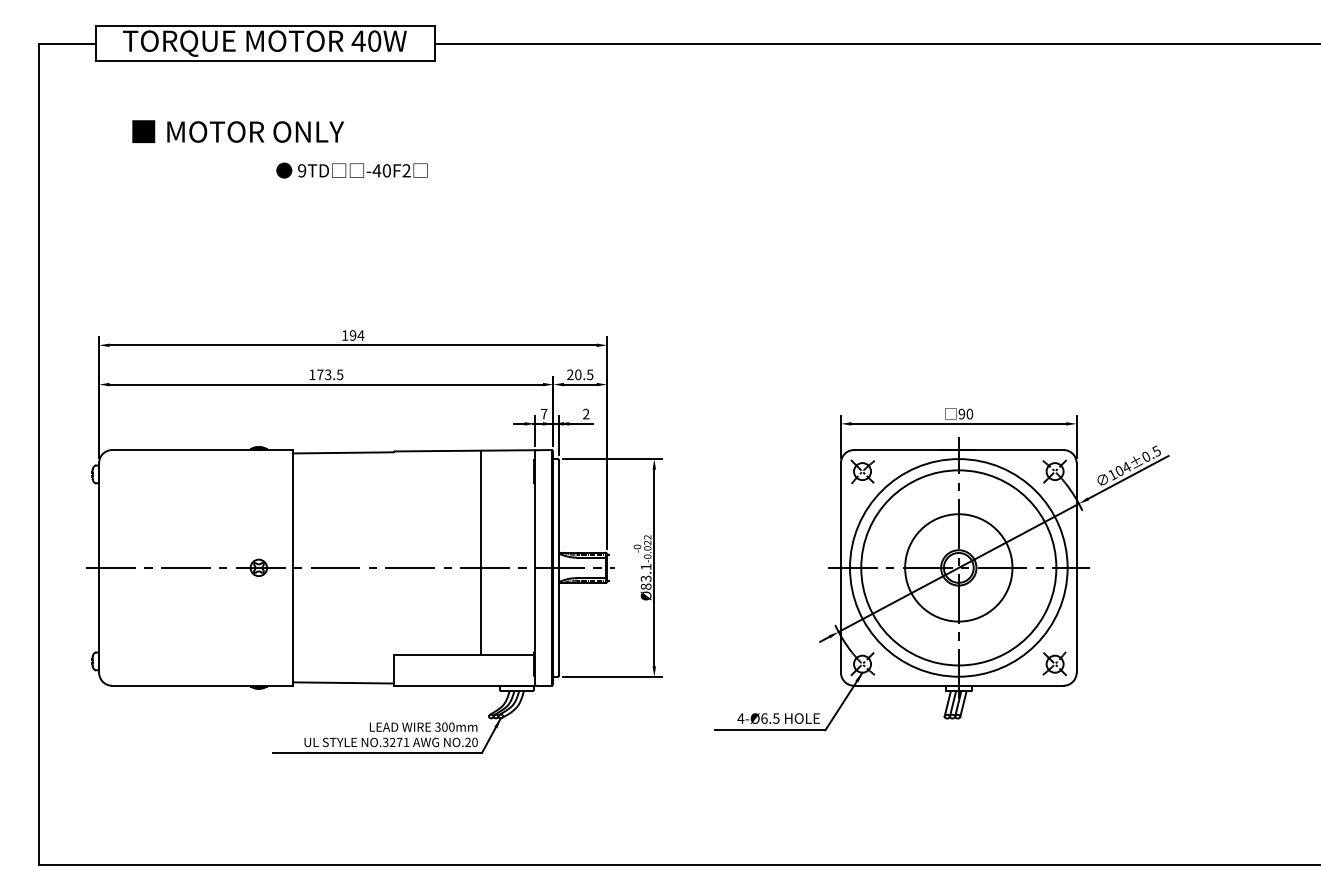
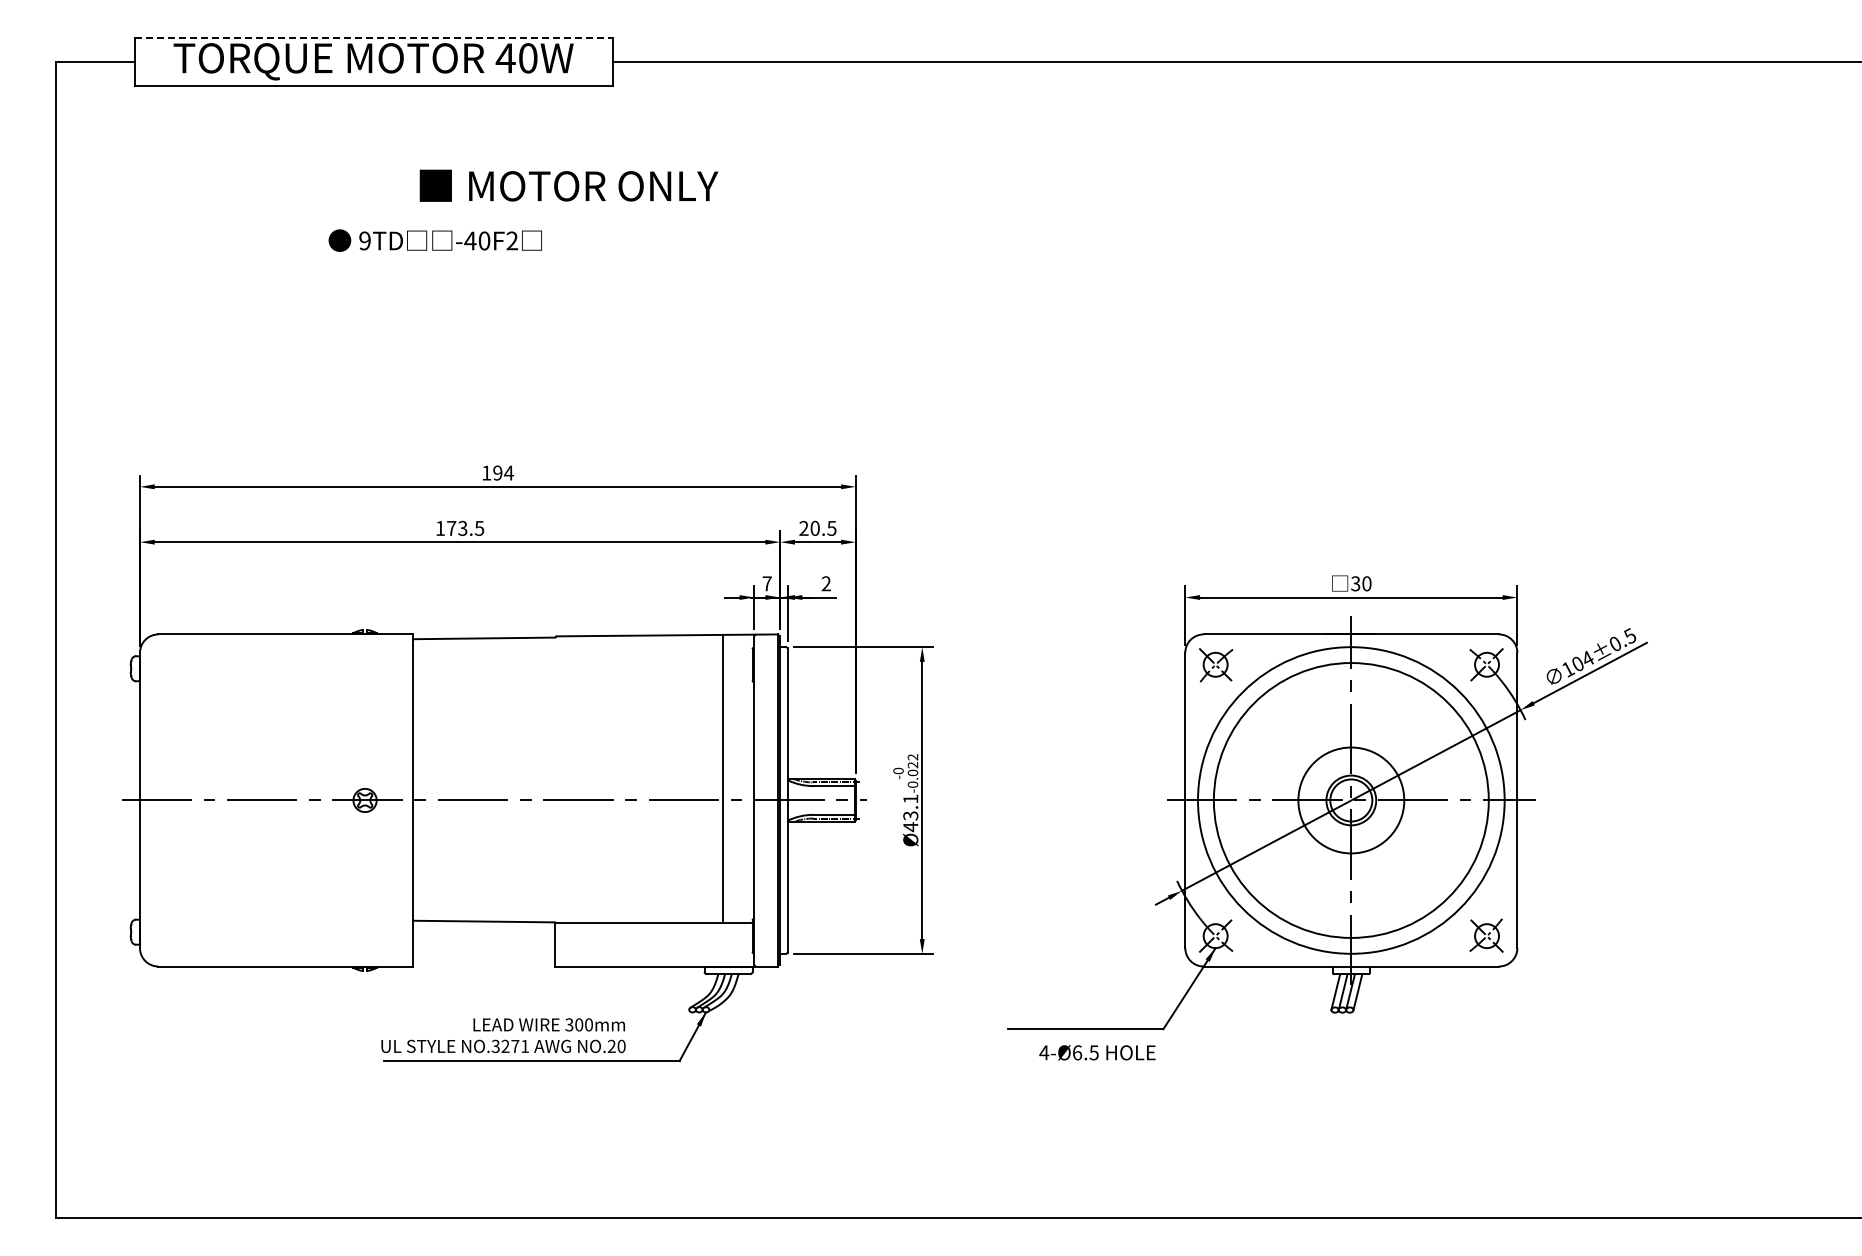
line: (265, 26) -> (374, 37), solid -> dashed
text: (237, 131) -> (568, 185), moved
text: (351, 170) -> (434, 240), moved
text: (961, 413) -> (1355, 583), 90 -> 30
line: (481, 552) -> (722, 778), moved
circle: (958, 567) -> (1350, 800), size x0.7
text: (645, 587) -> (910, 827), Ø83.1 -> Ø43.1
line: (343, 682) -> (484, 921), moved
text: (778, 718) -> (1097, 1052), moved
text: (391, 734) -> (503, 1035), moved

